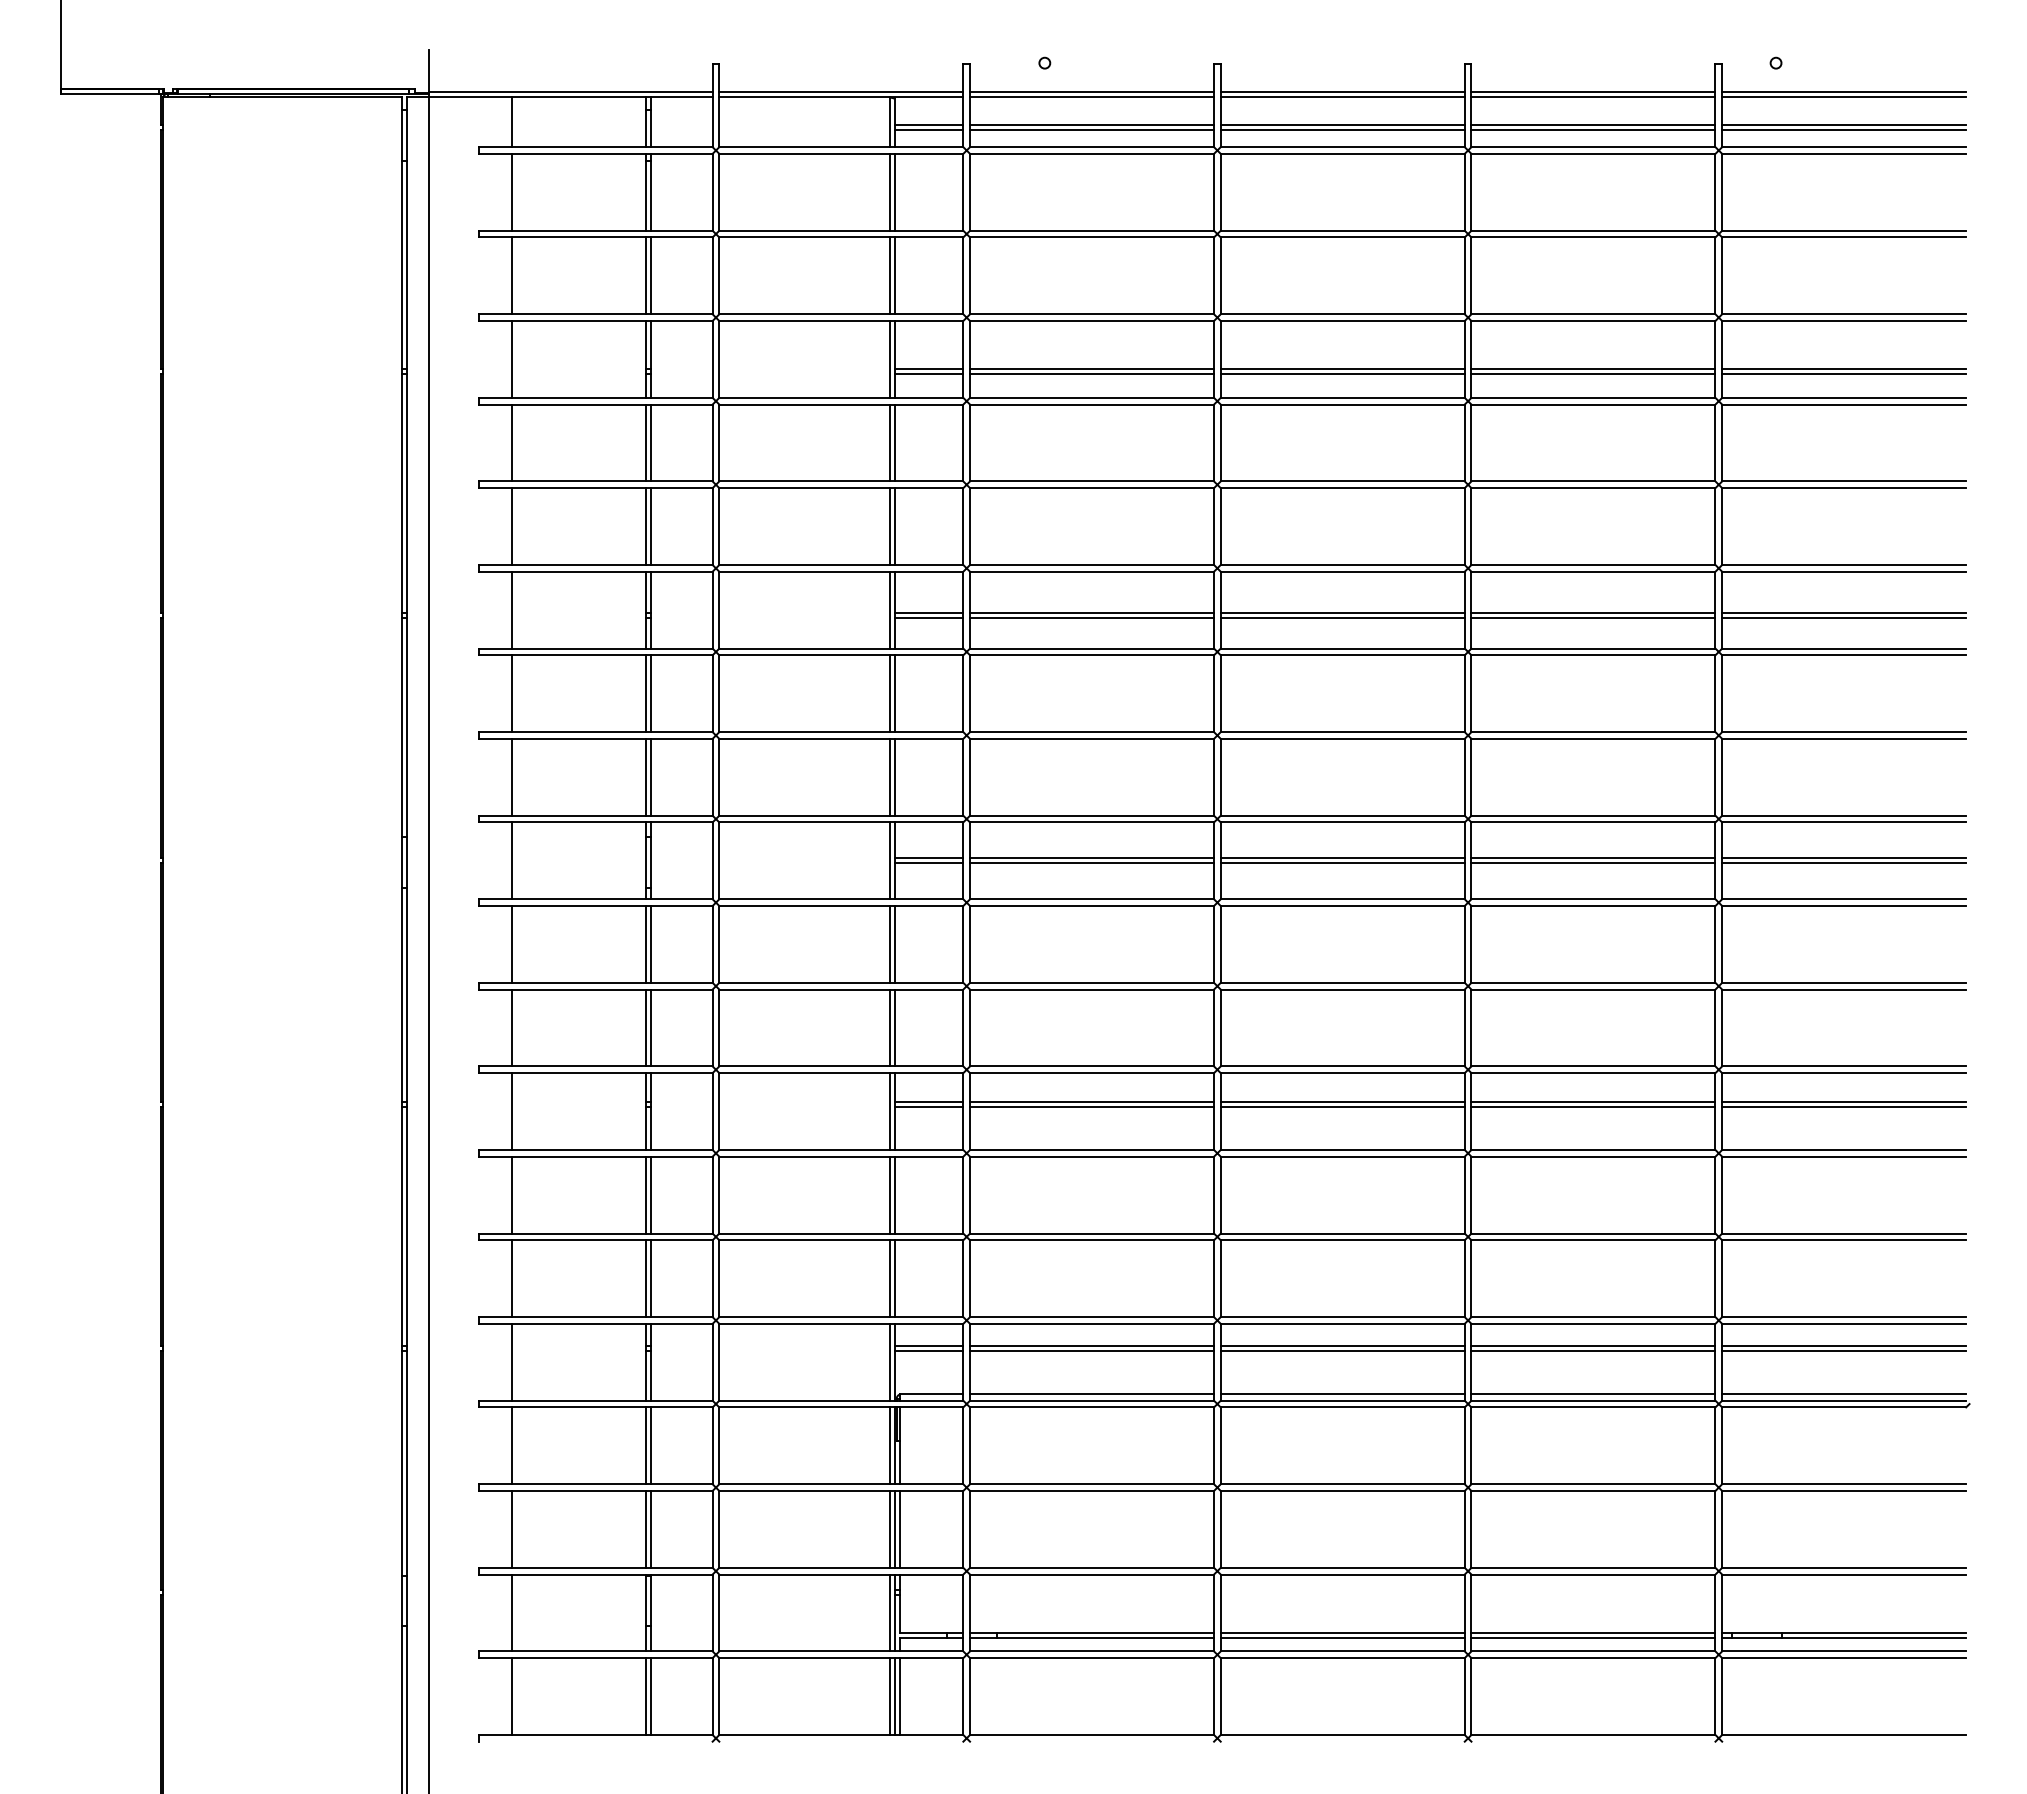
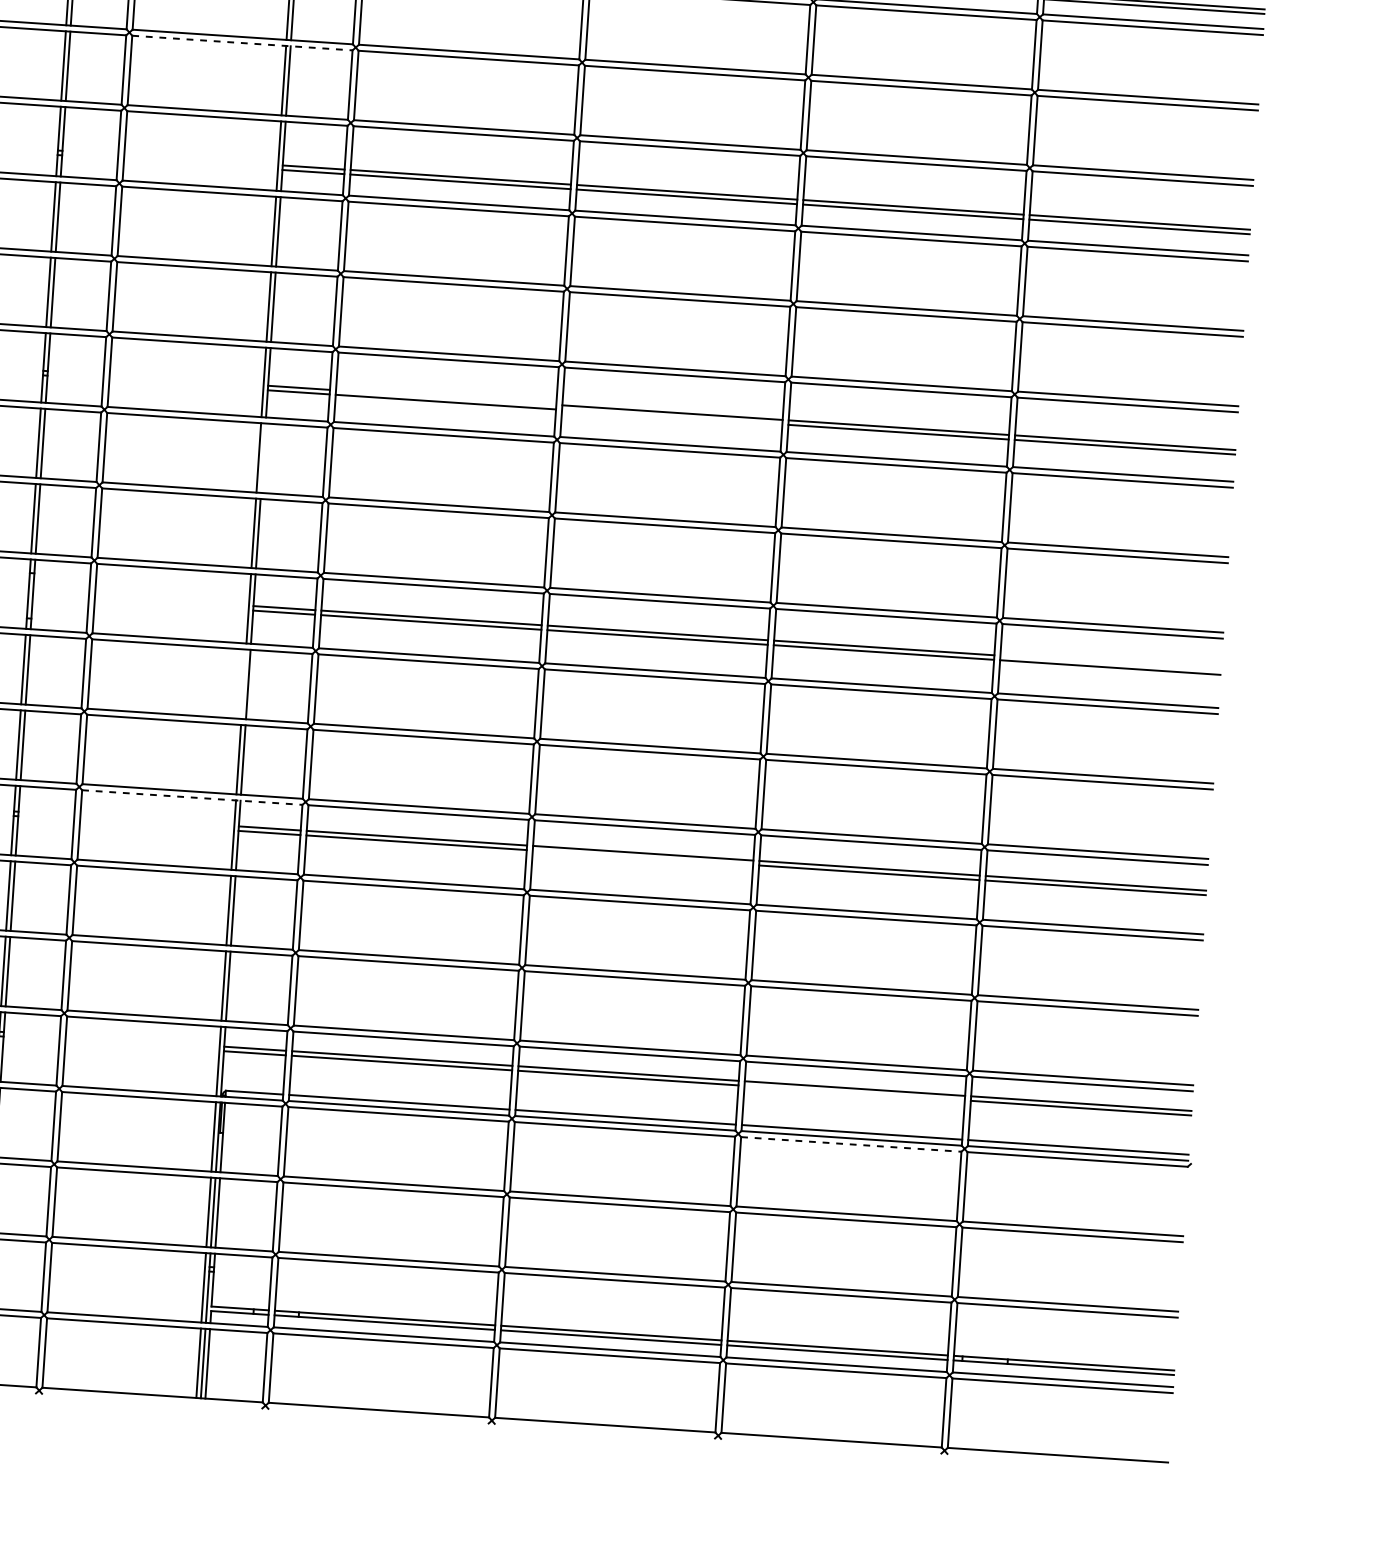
line: (841, 237) -> (242, 43), solid -> dashed
line: (1092, 613) -> (446, 397), removed
line: (1342, 618) -> (672, 417), removed
line: (894, 693) -> (263, 458), removed
line: (1844, 857) -> (1110, 663), removed
line: (889, 943) -> (243, 683), removed
line: (841, 1073) -> (192, 797), solid -> dashed
line: (1342, 1106) -> (642, 857), removed
line: (1593, 1350) -> (854, 1093), removed
line: (1593, 1407) -> (851, 1144), solid -> dashed

